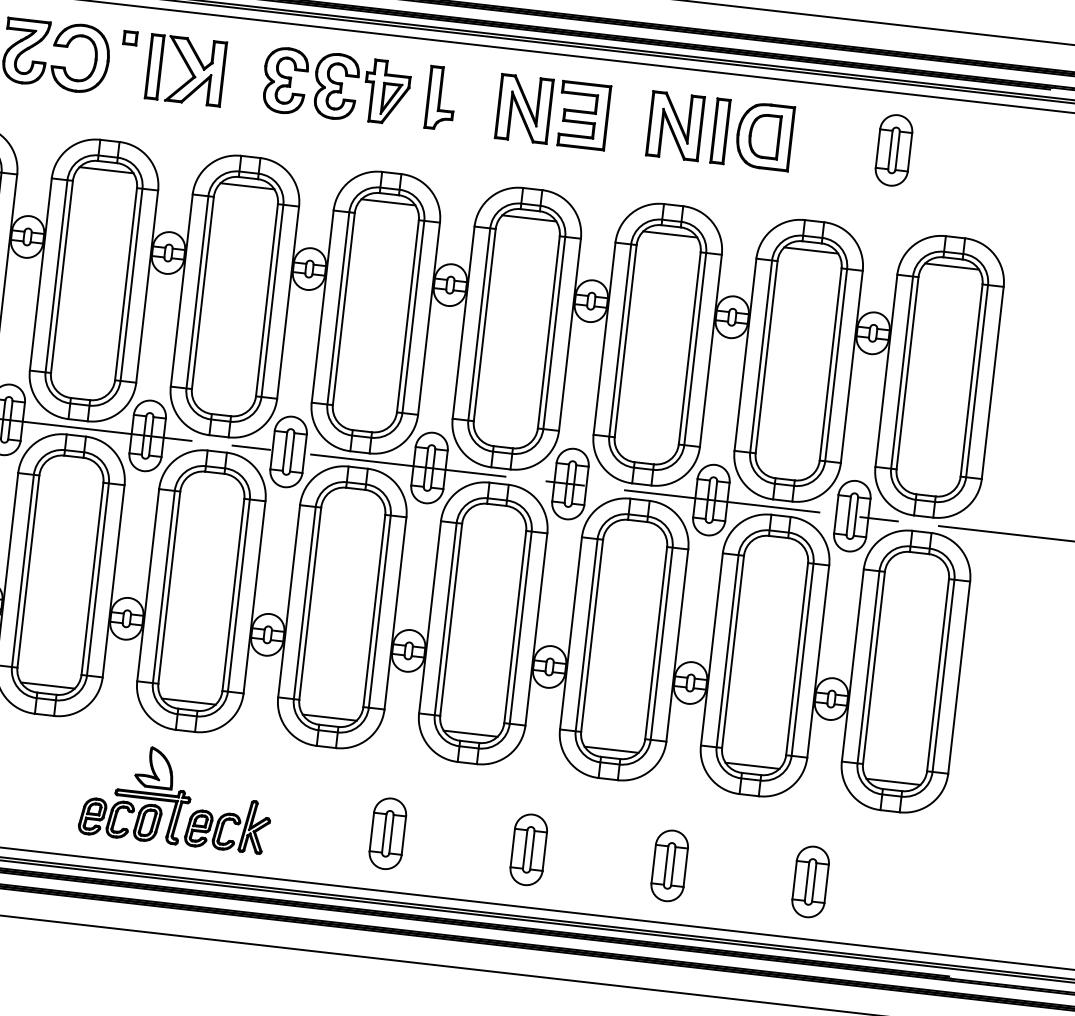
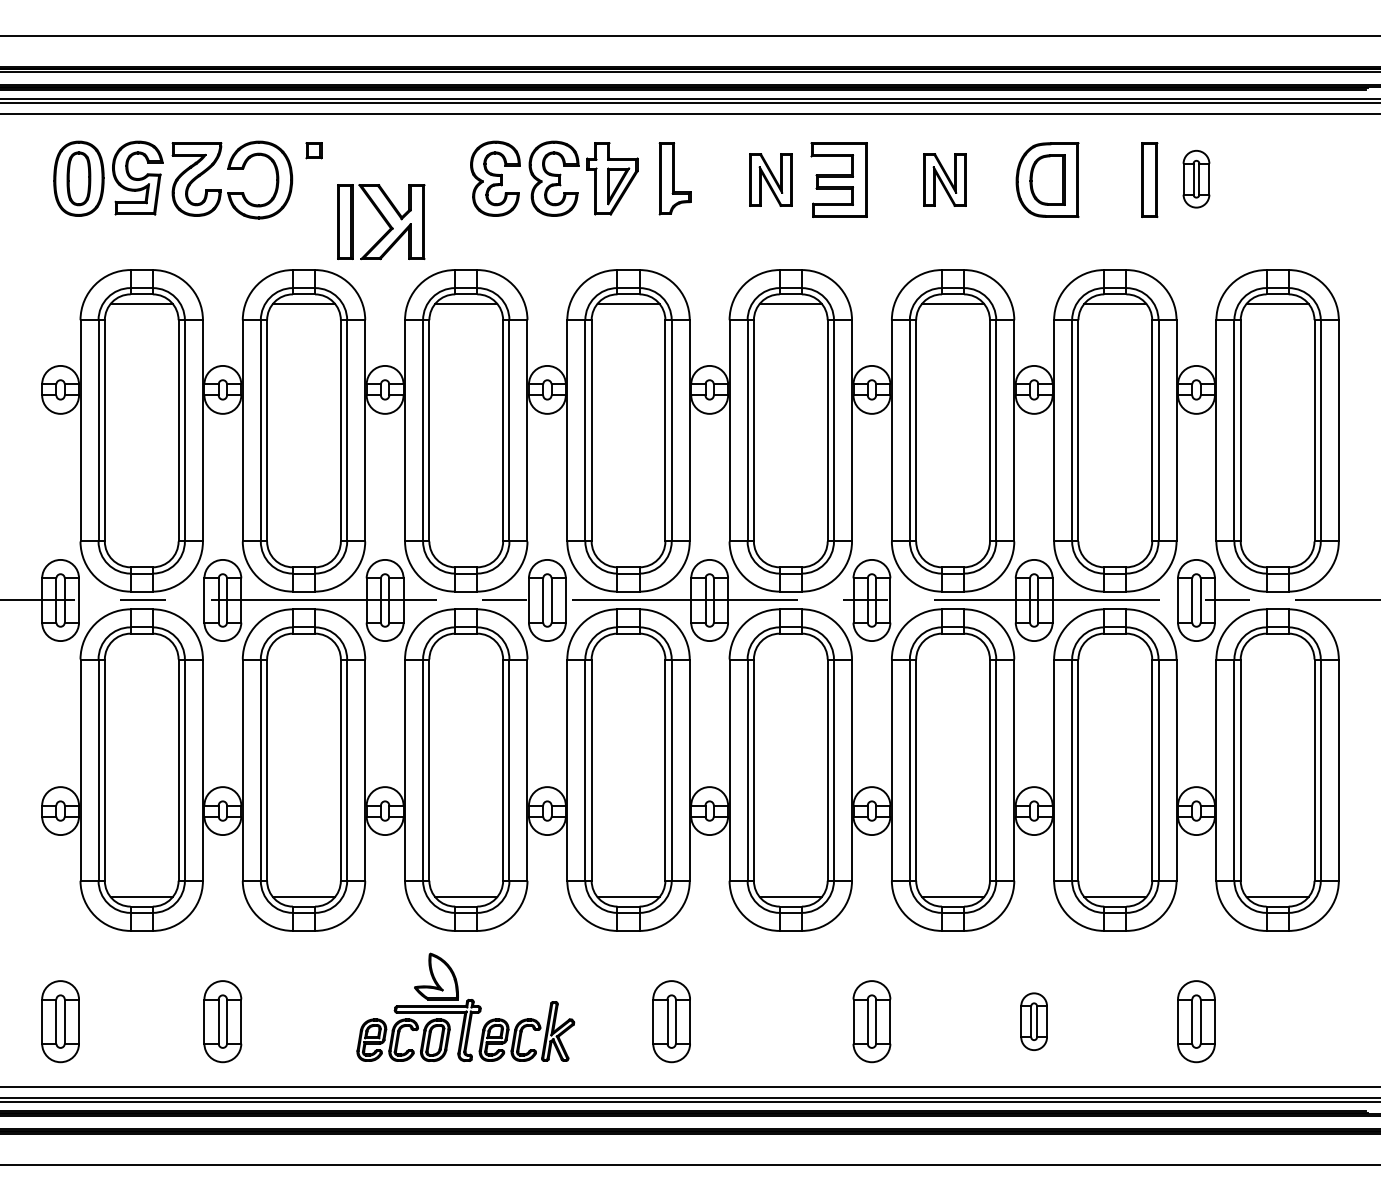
part: (186, 70) -> (381, 222), moved
part: (524, 108) -> (770, 179), size x0.7
part: (675, 125) -> (944, 179), size x0.7
part: (720, 130) -> (1149, 179), moved
part: (894, 149) -> (1196, 178), size x0.7
part: (387, 833) -> (671, 1021), moved
part: (669, 865) -> (1033, 1021), size x0.7

